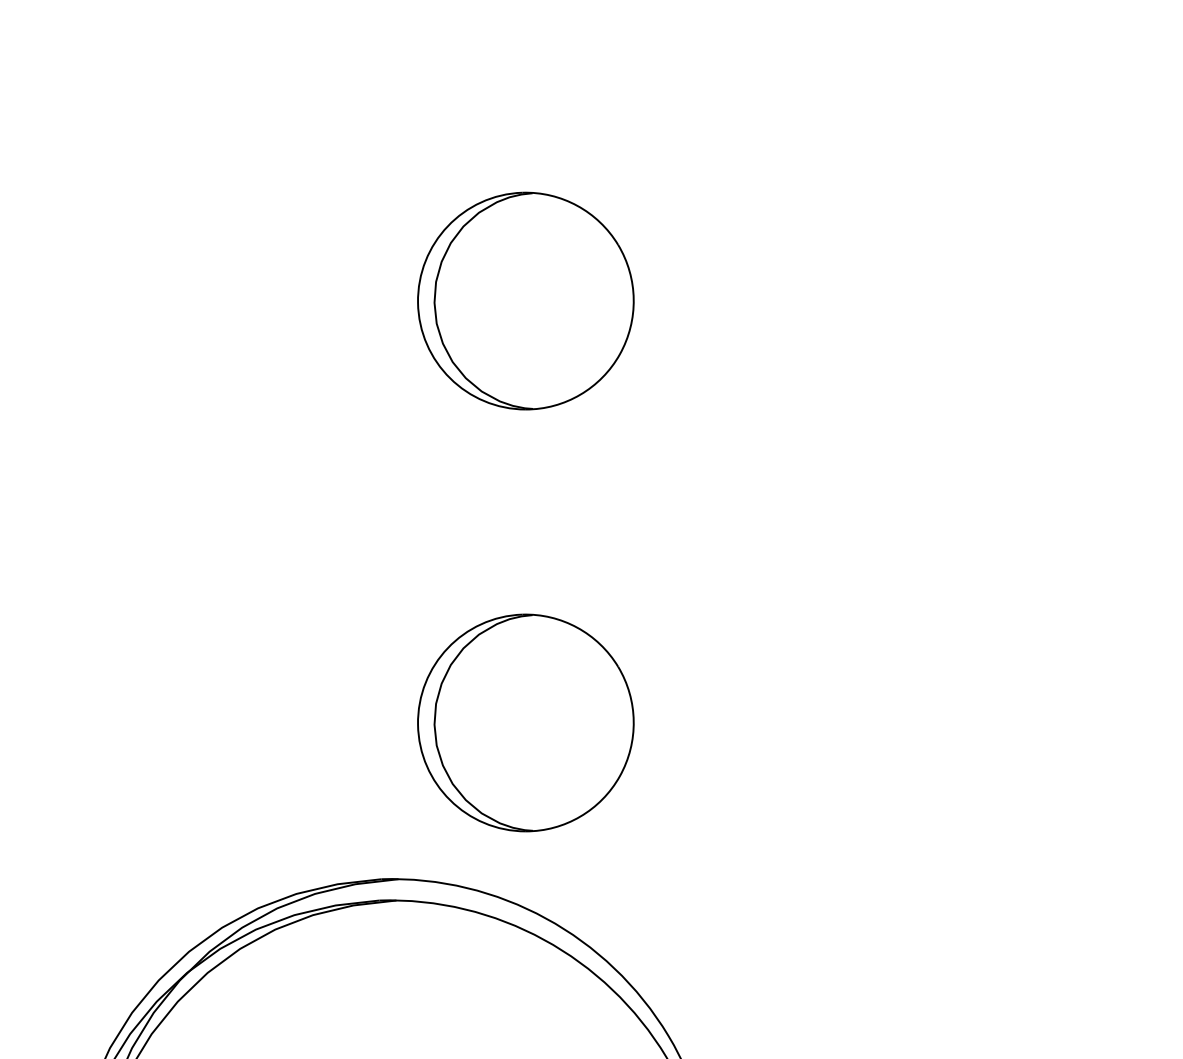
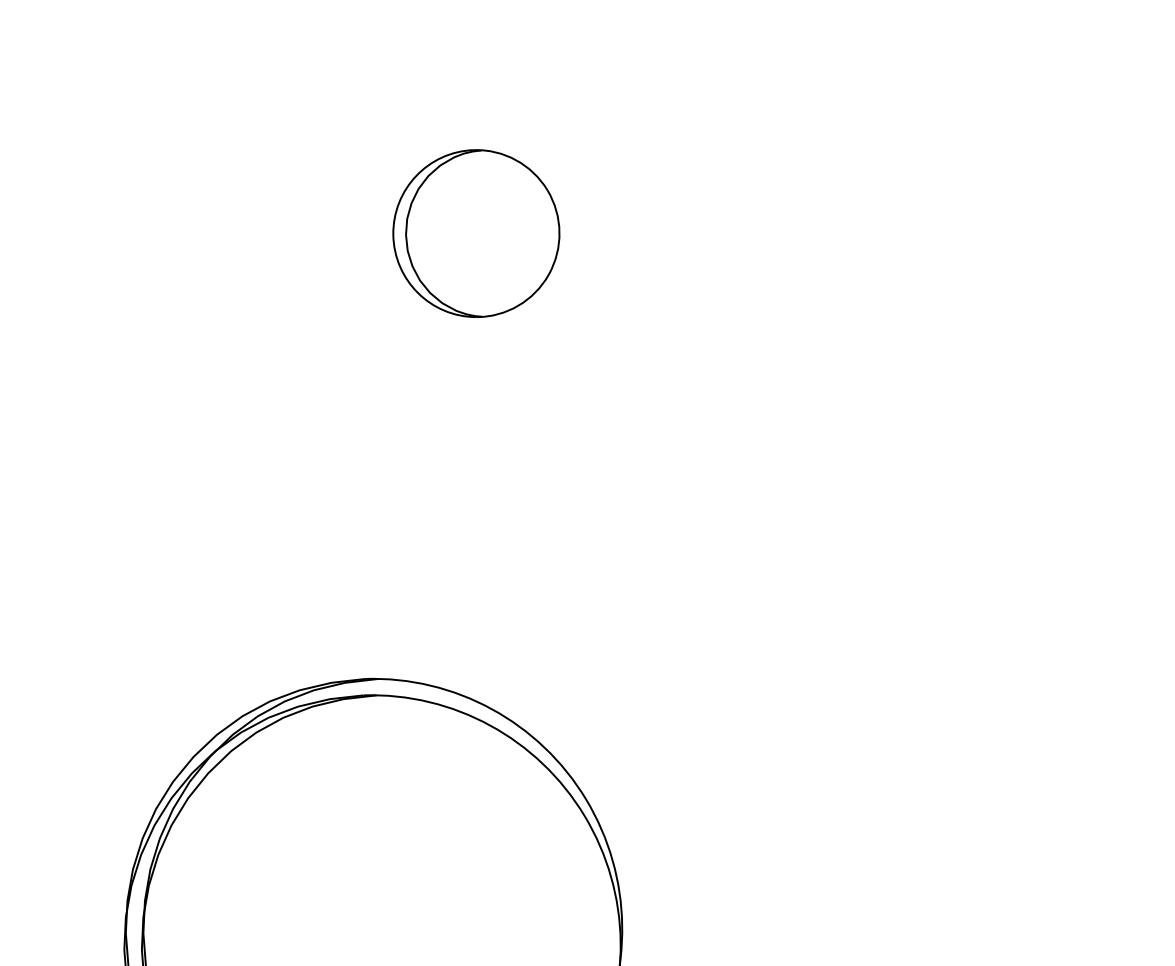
part: (525, 722) -> (476, 558), removed

